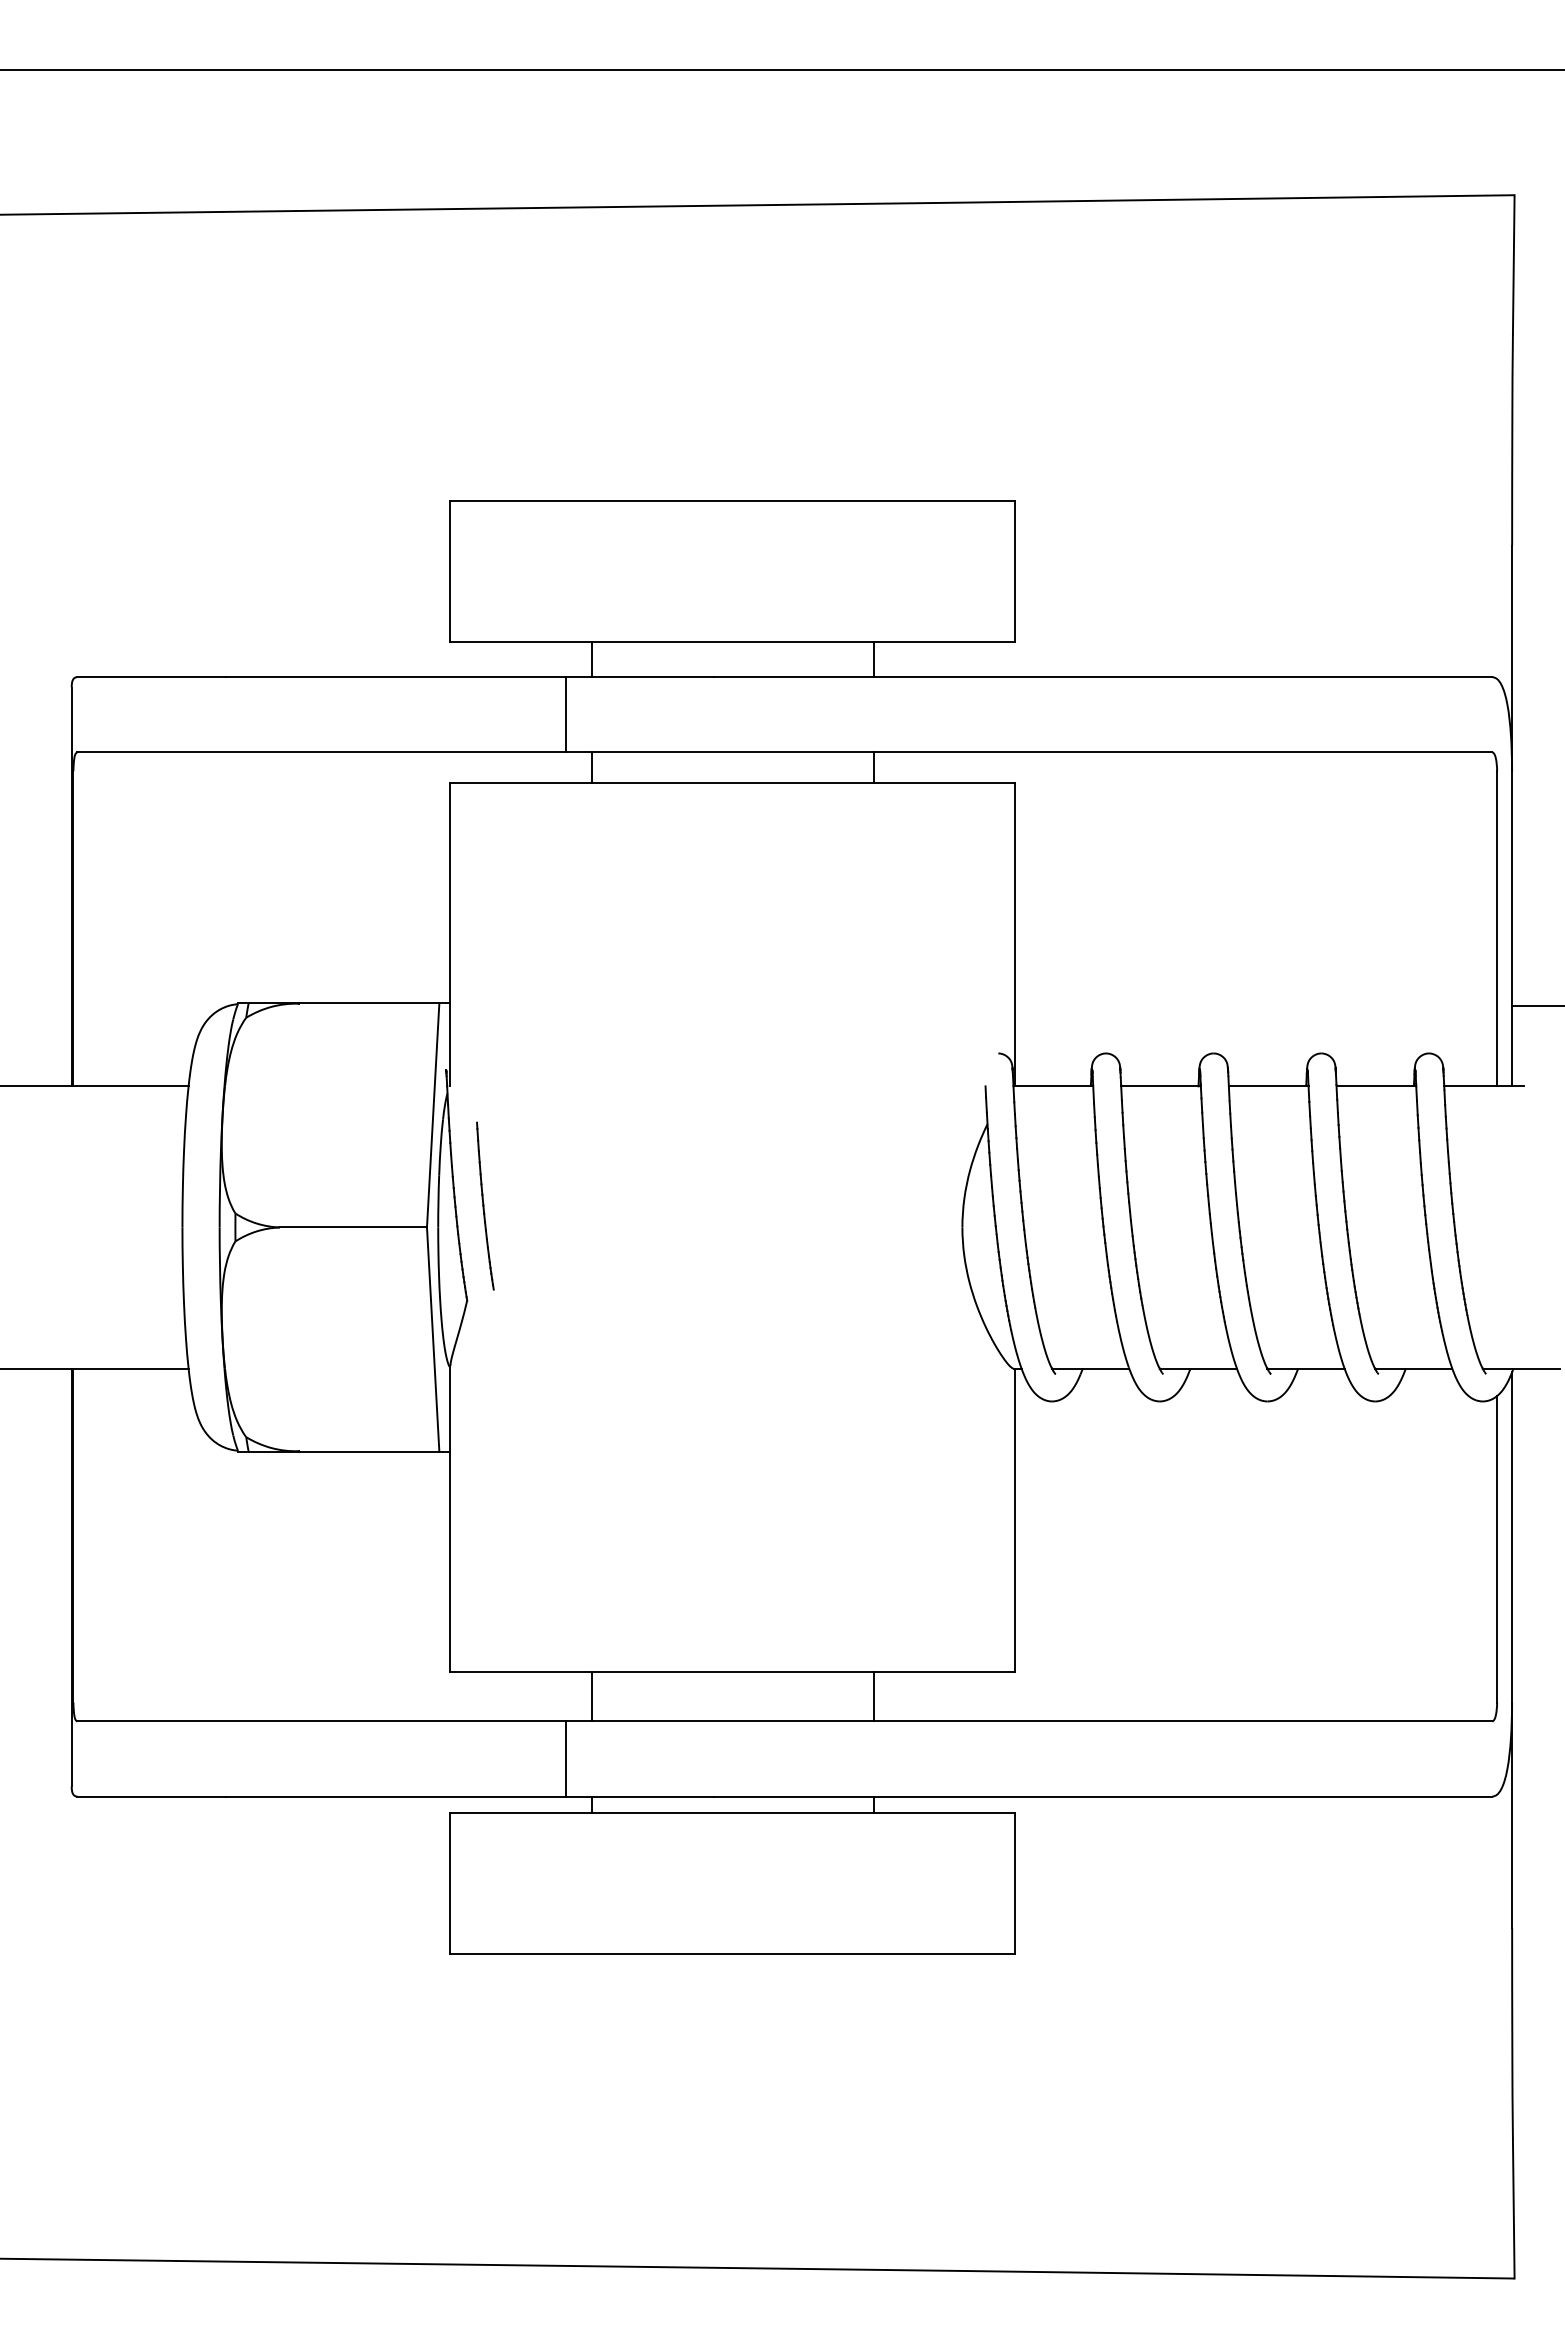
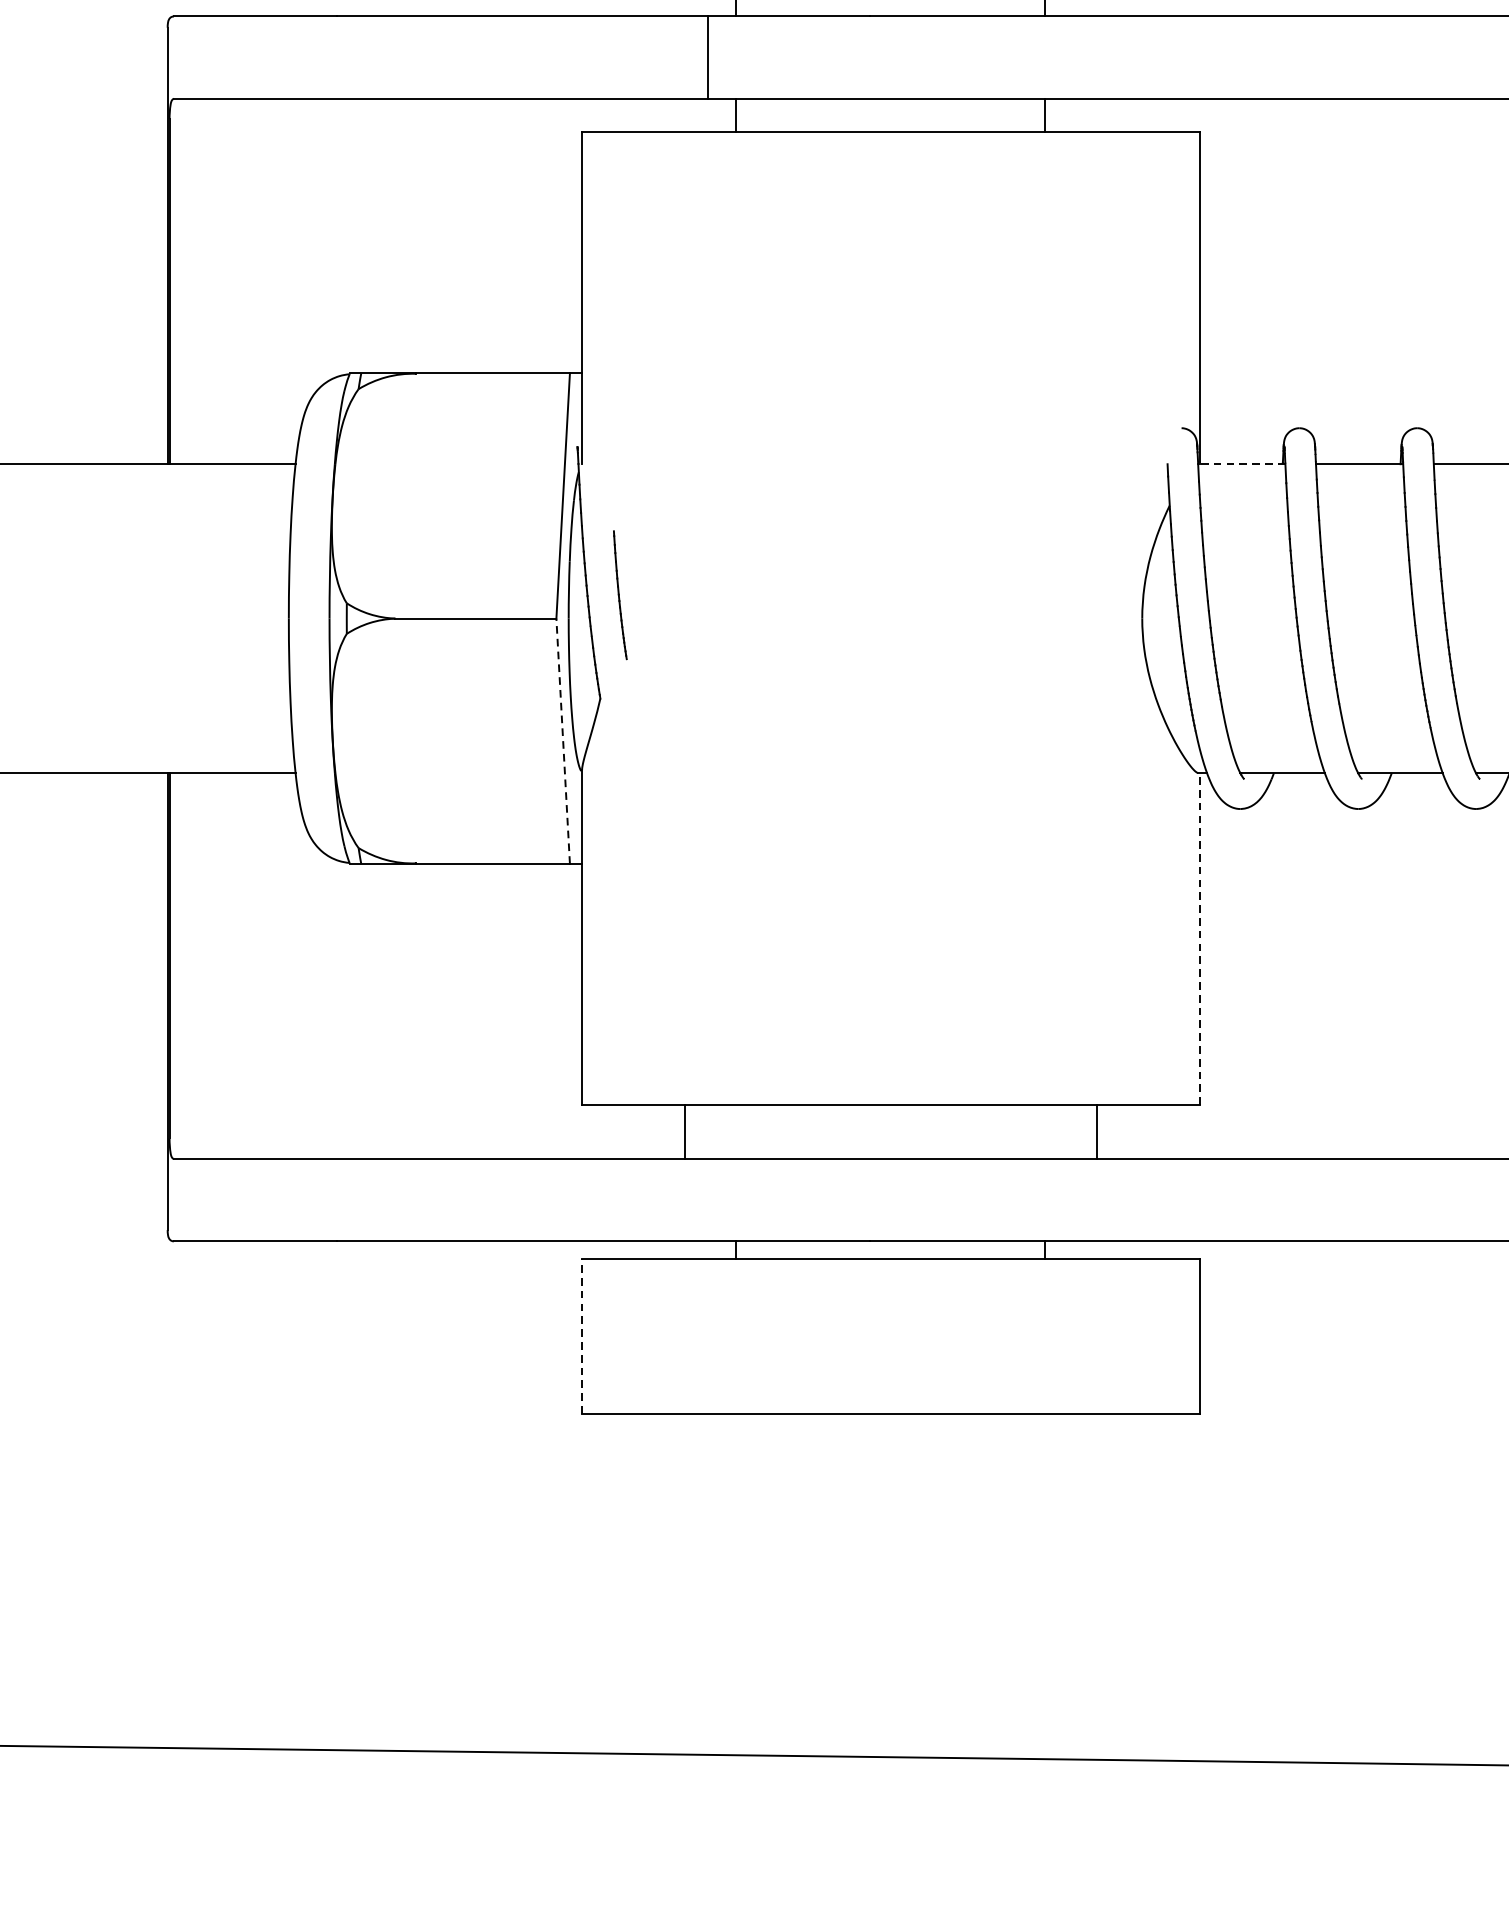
line: (1053, 1086) -> (1241, 464), solid -> dashed
part: (485, 1205) -> (620, 594), size x0.7
line: (433, 1339) -> (563, 741), solid -> dashed
line: (1014, 1520) -> (1199, 939), solid -> dashed
line: (591, 1696) -> (684, 1131), moved
line: (873, 1696) -> (1096, 1131), moved
line: (565, 1758) -> (707, 1199), removed
line: (450, 1883) -> (582, 1336), solid -> dashed

